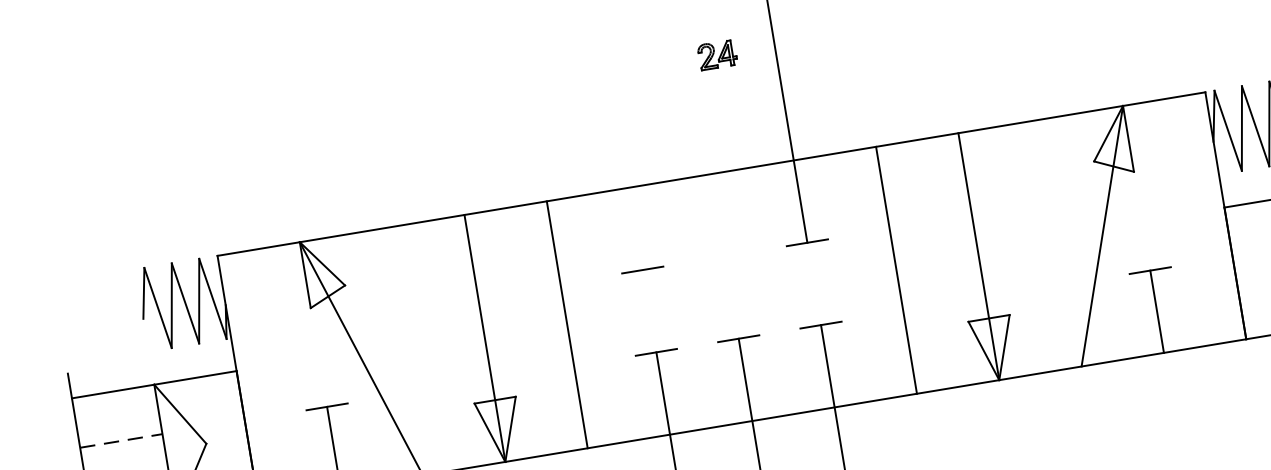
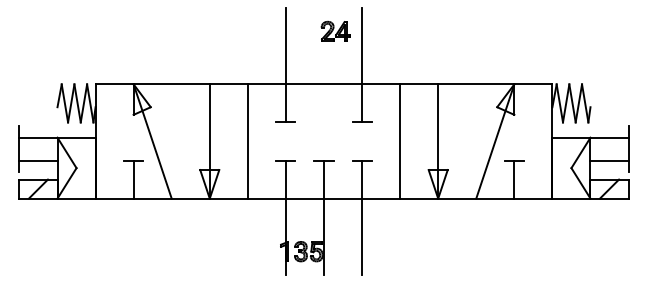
part: (717, 53) -> (335, 30), size x1.67
line: (621, 147) -> (285, 65), added
line: (121, 440) -> (38, 160), dashed -> solid

